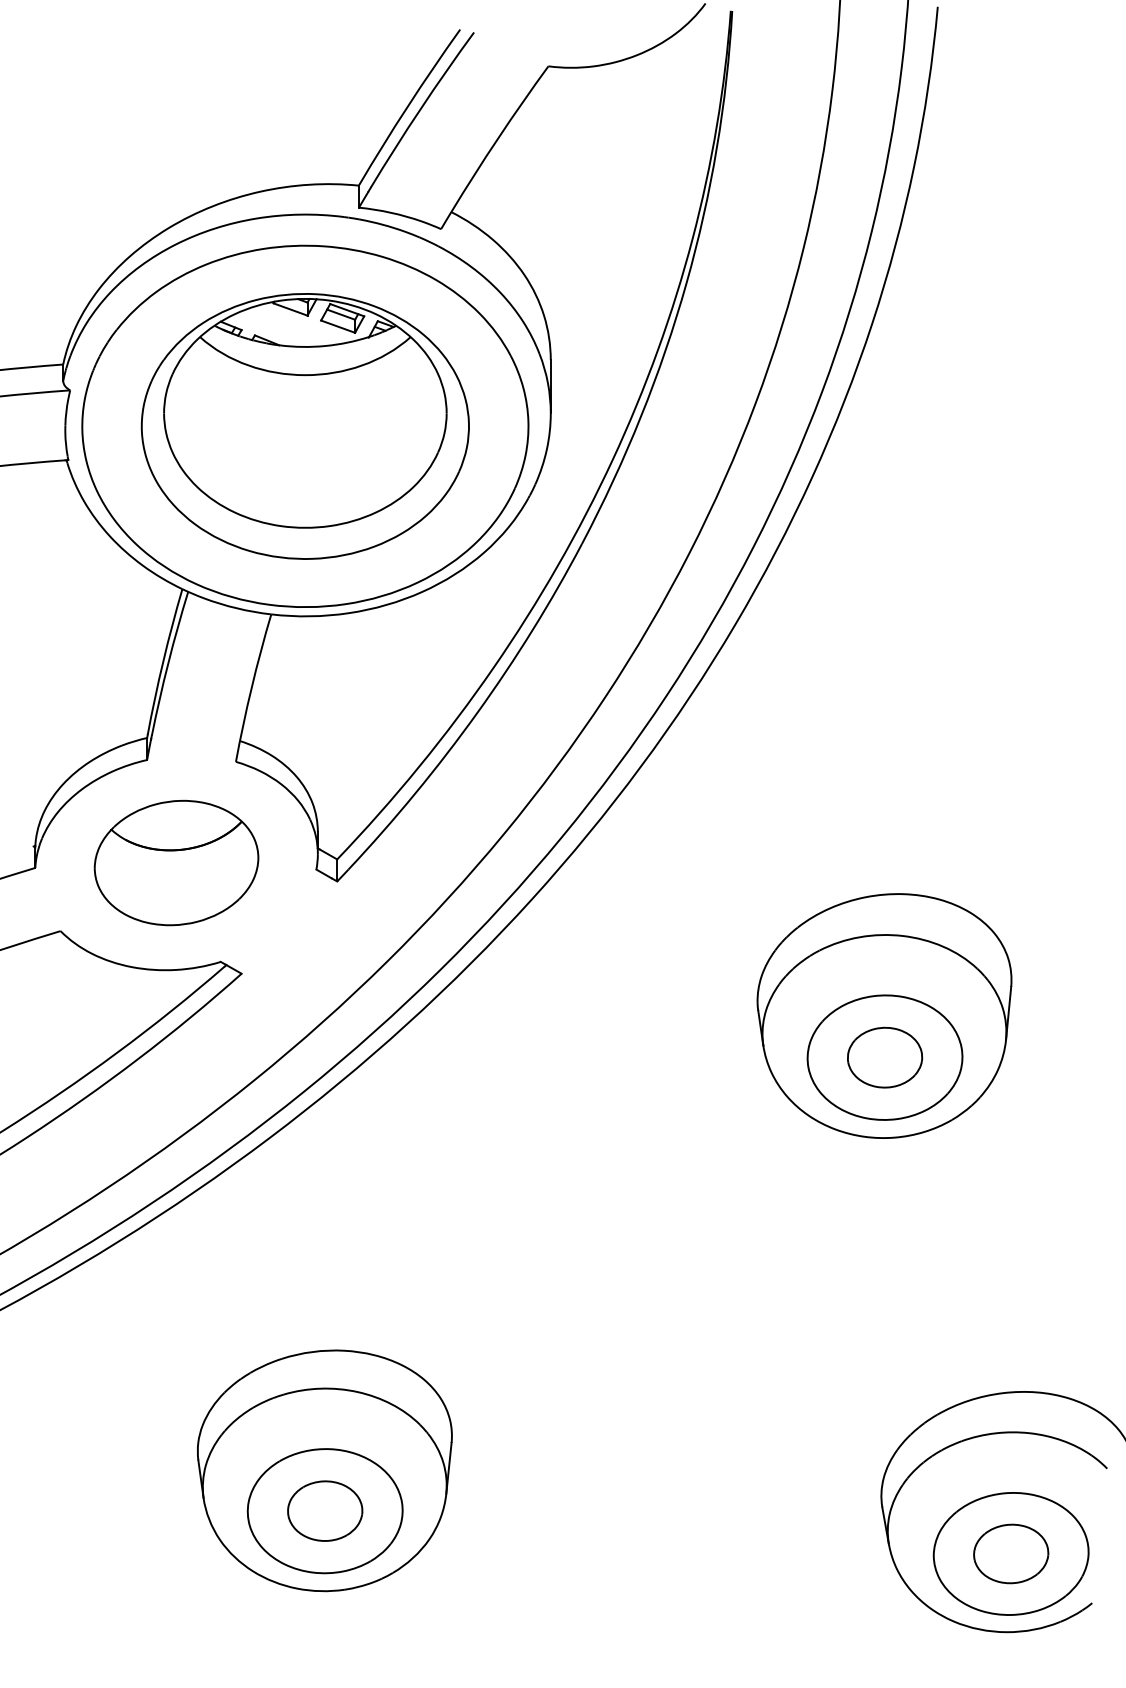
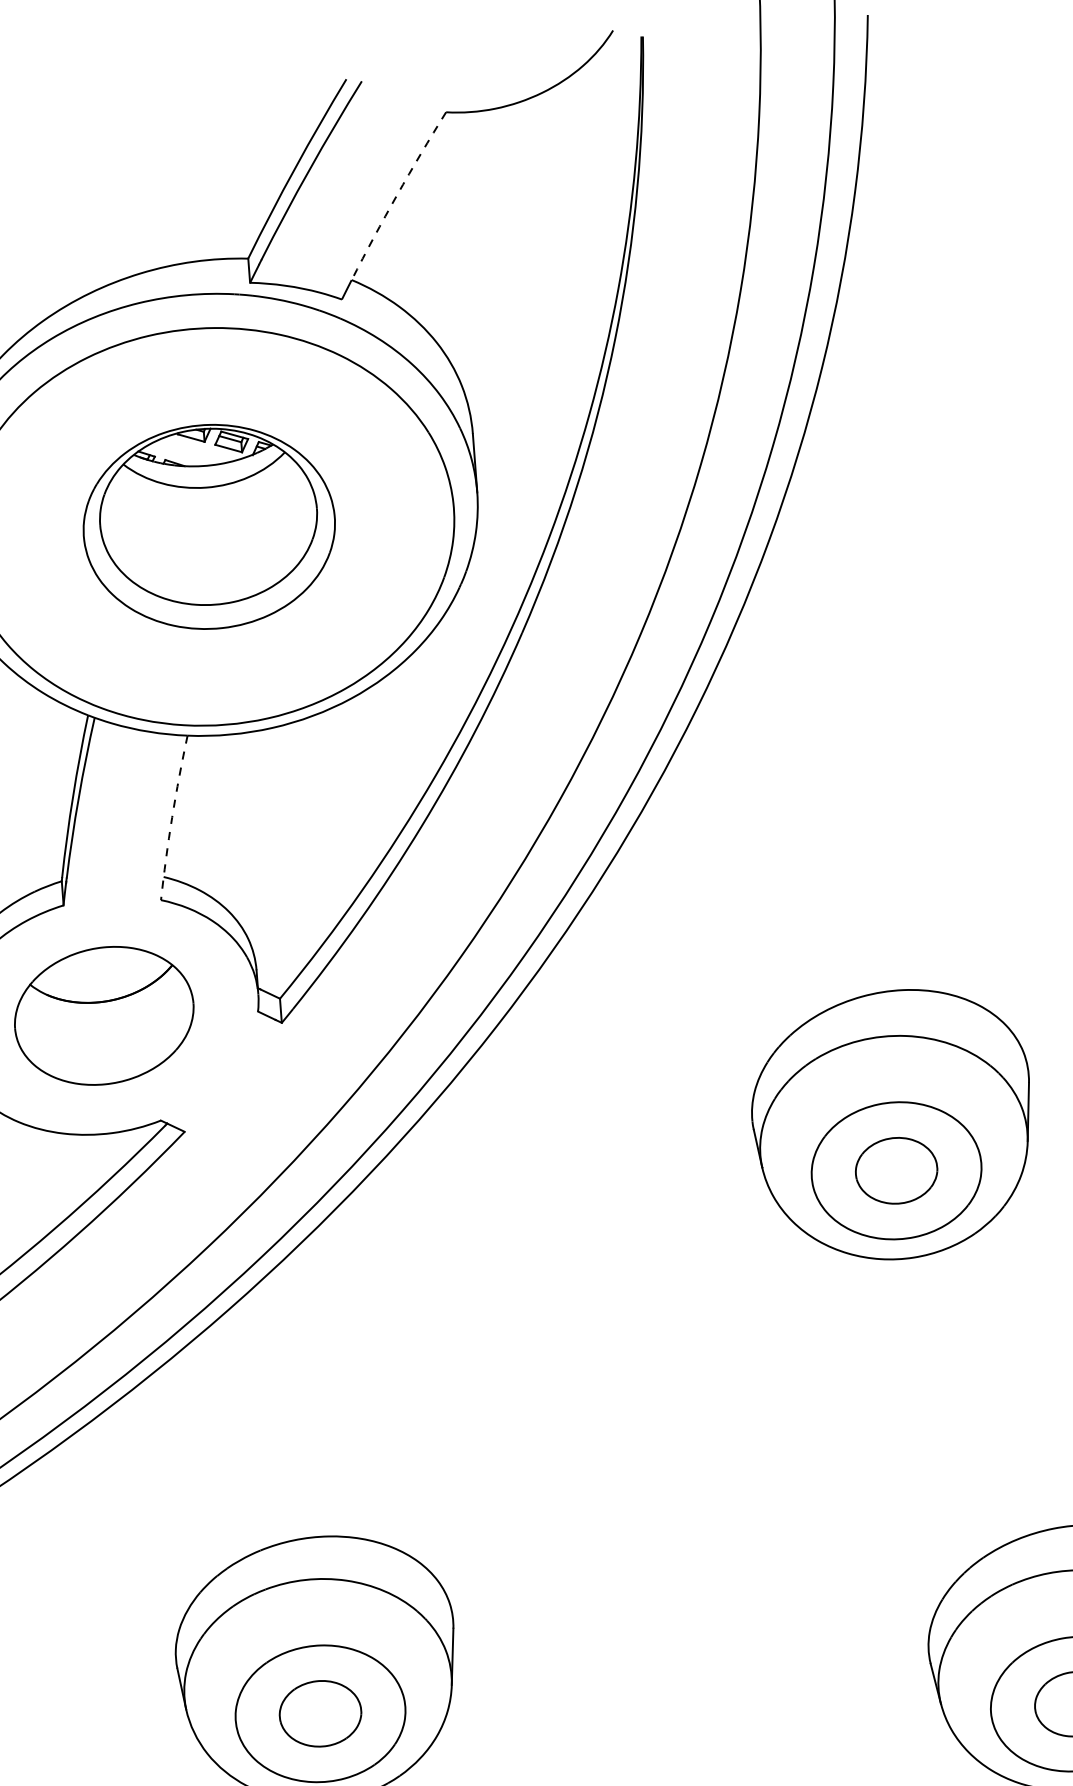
arc: (498, 138) -> (397, 195), solid -> dashed
part: (304, 426) -> (208, 527), size x0.7
arc: (251, 687) -> (171, 817), solid -> dashed

